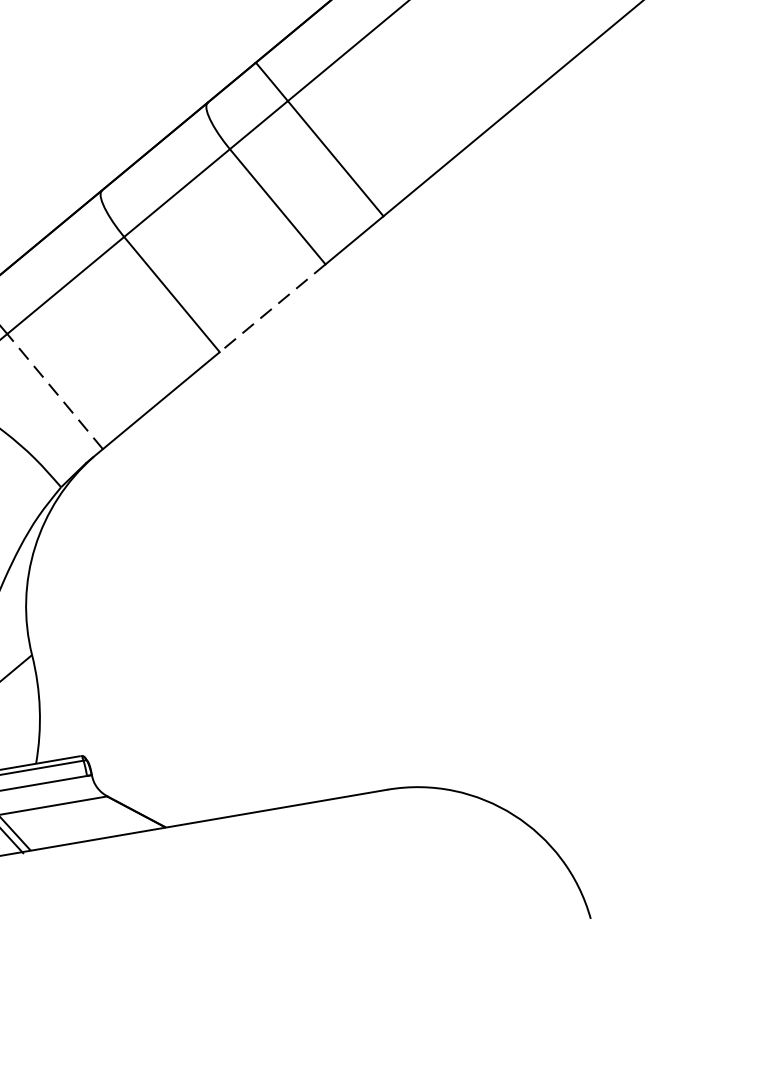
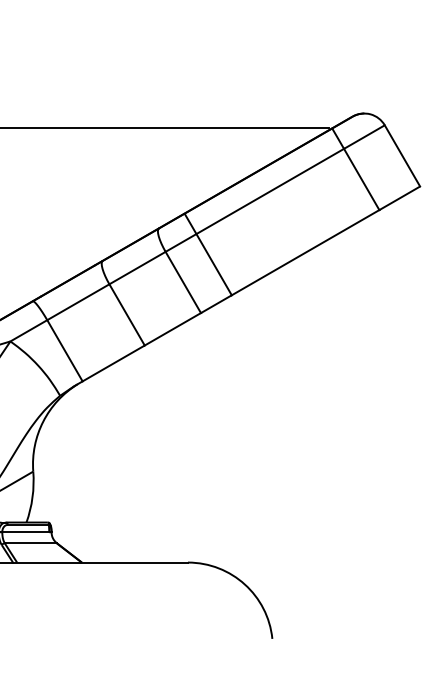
line: (271, 308) -> (172, 329), dashed -> solid
line: (54, 391) -> (64, 350), dashed -> solid

